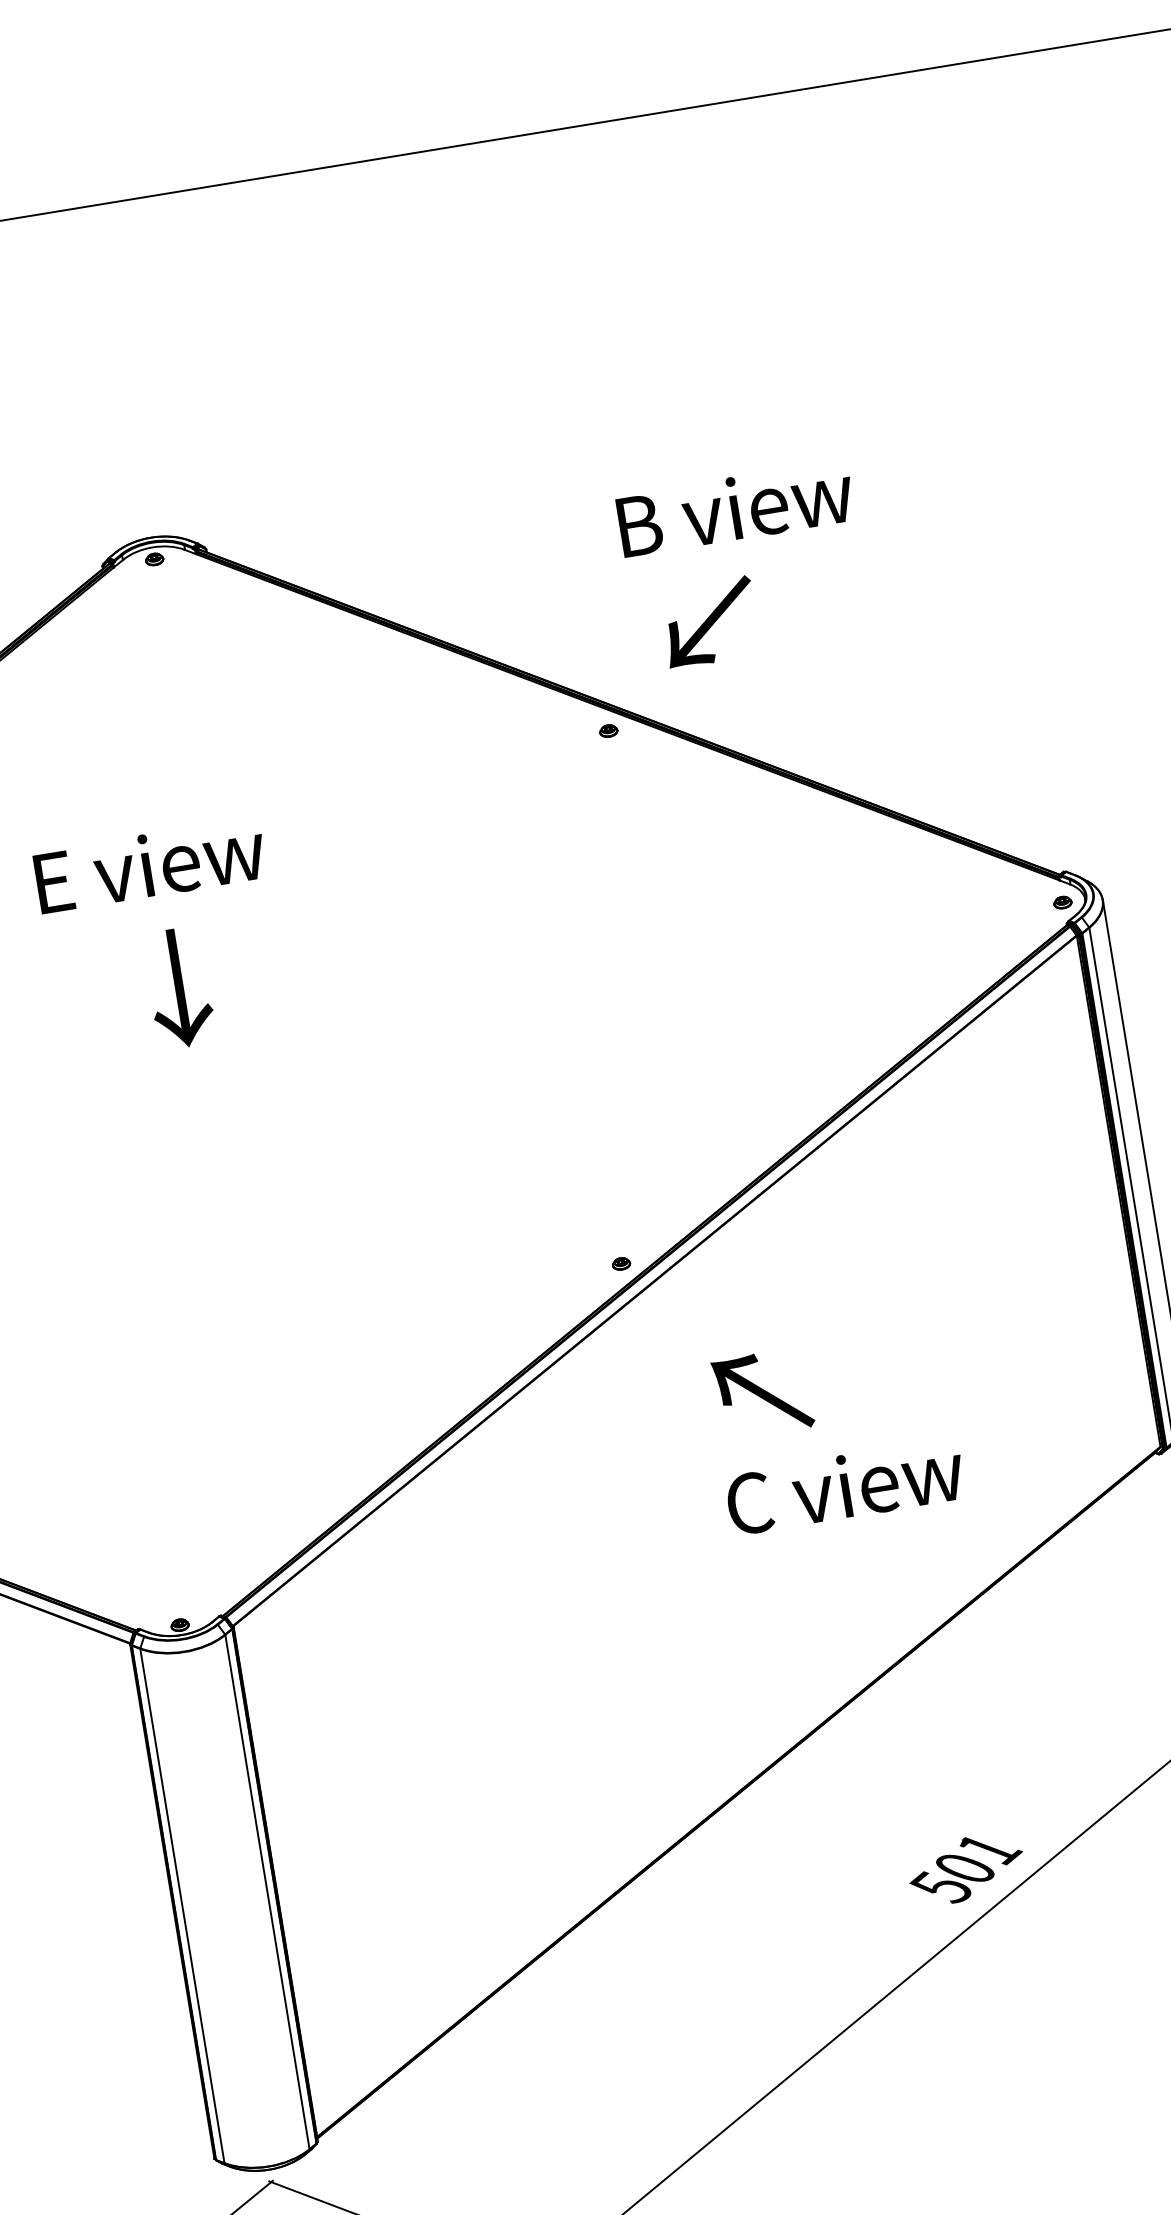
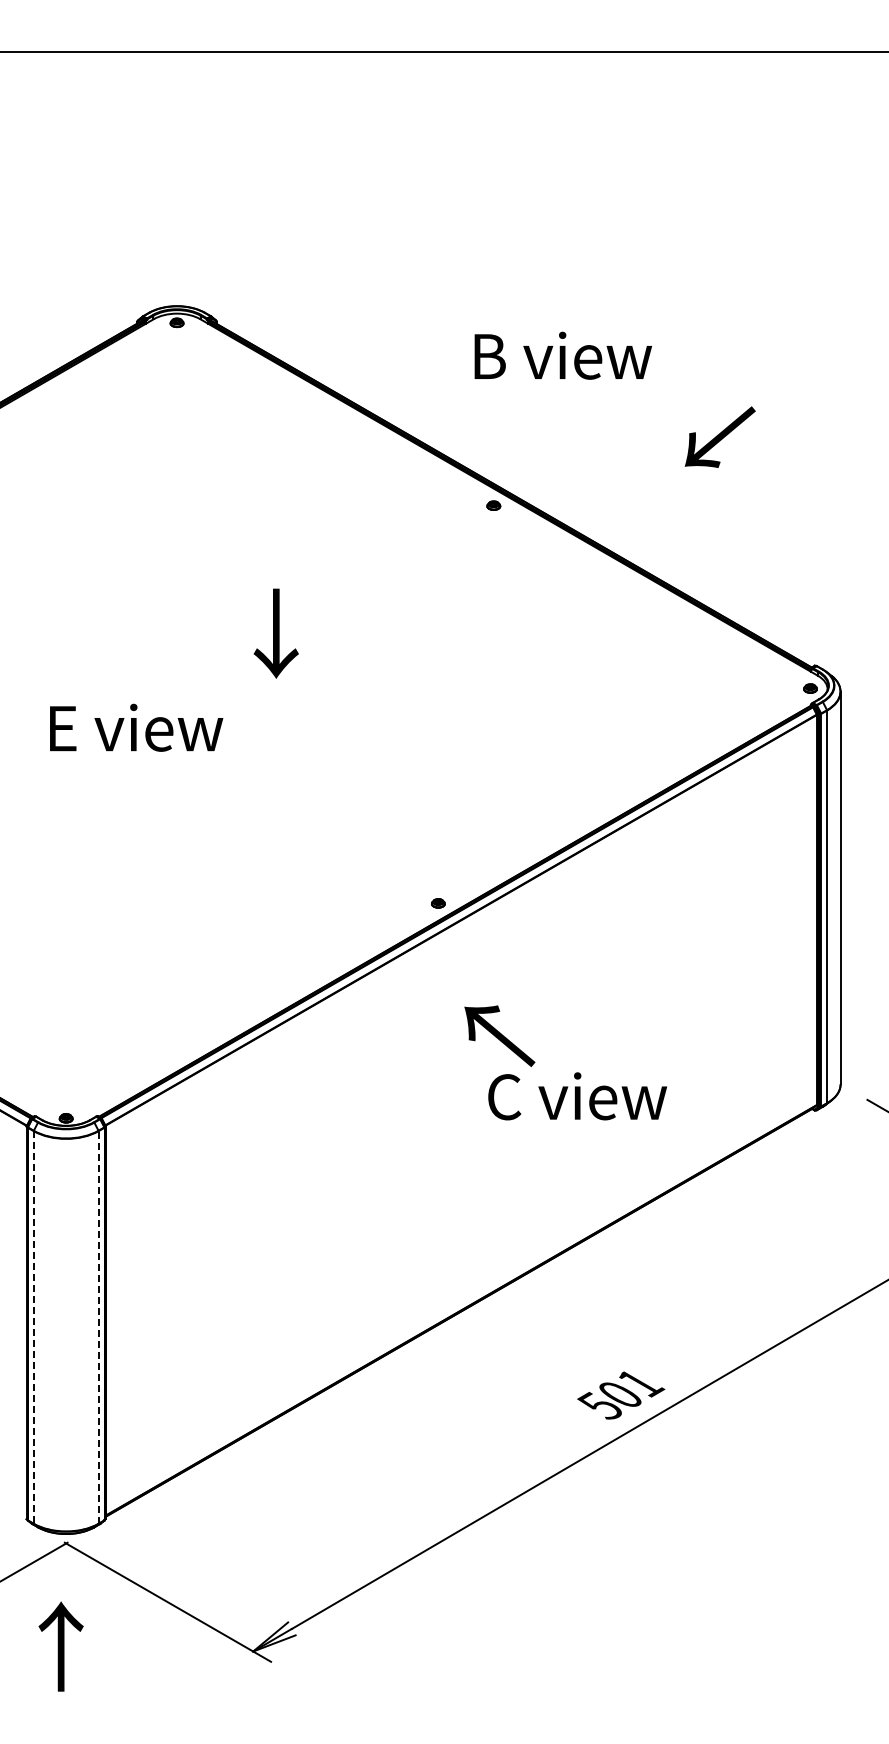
text: (735, 508) -> (563, 355), moved
text: (708, 621) -> (719, 436), moved
text: (150, 865) -> (136, 727), moved
text: (178, 988) -> (275, 633), moved
text: (762, 1392) -> (499, 1035), moved
line: (267, 1890) -> (98, 1326), solid -> dashed
line: (182, 1906) -> (33, 1327), solid -> dashed

